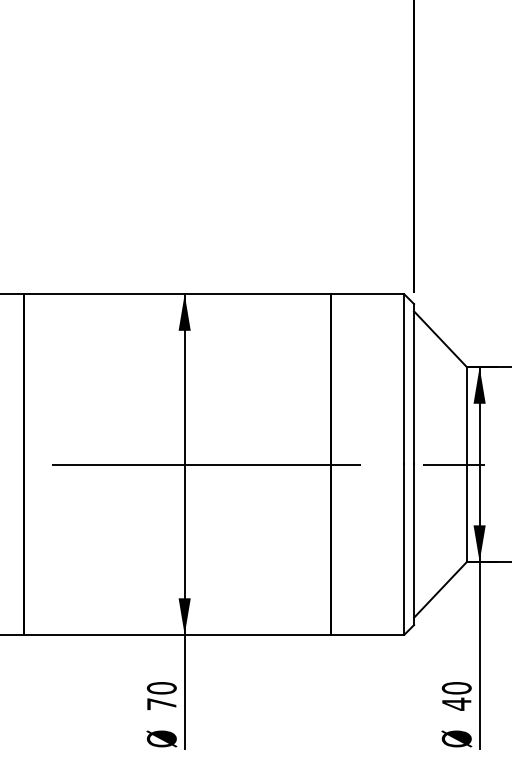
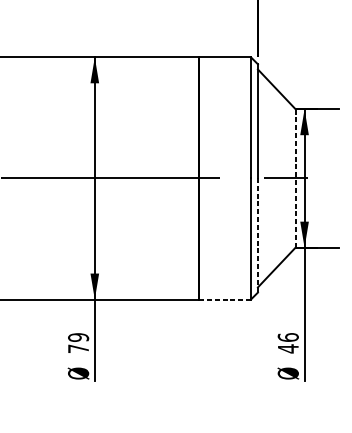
line: (467, 464) -> (295, 178), solid -> dashed
line: (414, 544) -> (258, 235), solid -> dashed
line: (368, 634) -> (225, 299), solid -> dashed
text: (161, 688) -> (78, 337), 70 -> 79
text: (456, 688) -> (288, 337), 40 -> 46

